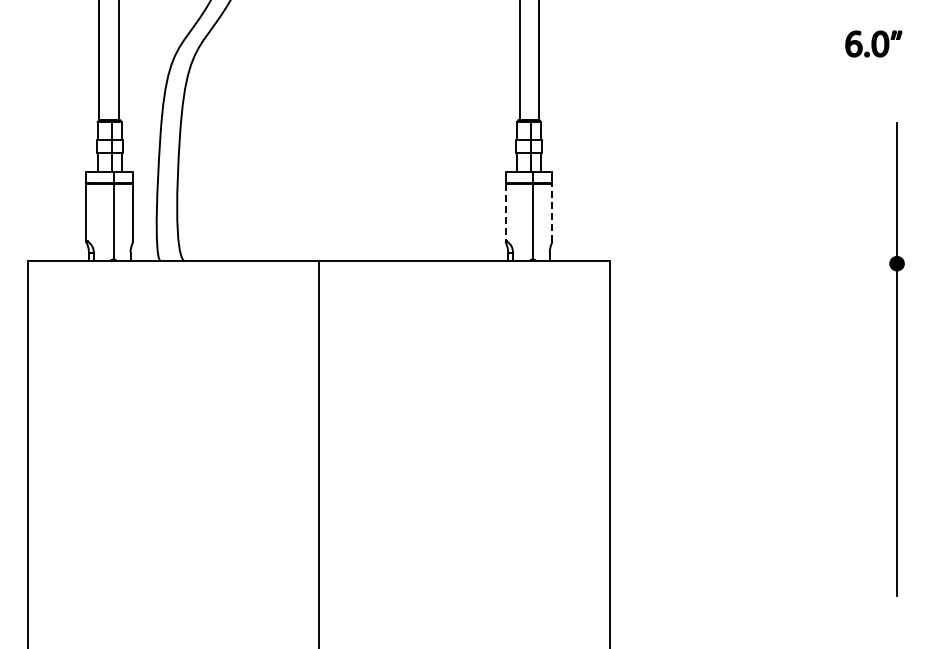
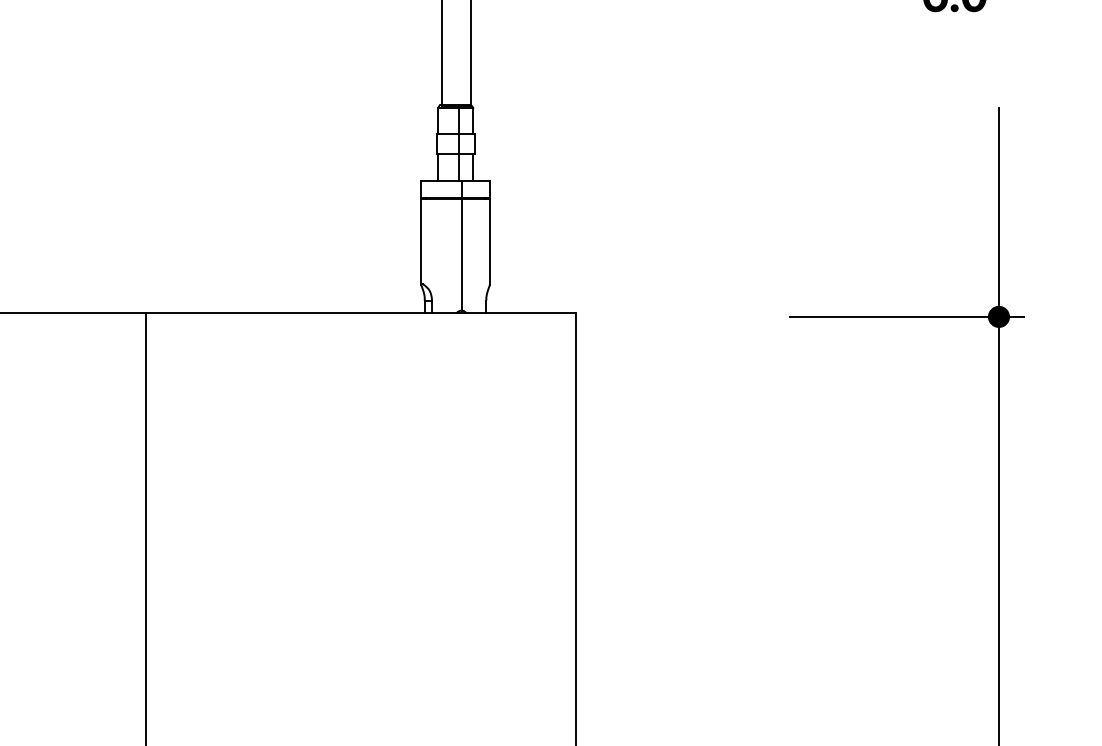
line: (505, 212) -> (420, 241), dashed -> solid
line: (552, 212) -> (490, 241), dashed -> solid
line: (834, 263) -> (906, 316), added

